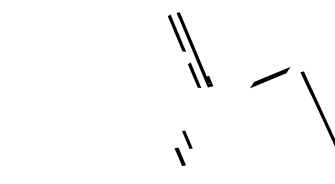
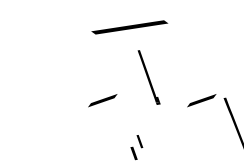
fill: (176, 32) -> (136, 64), removed
fill: (194, 74) -> (147, 95), removed
line: (131, 85) -> (102, 100), added

